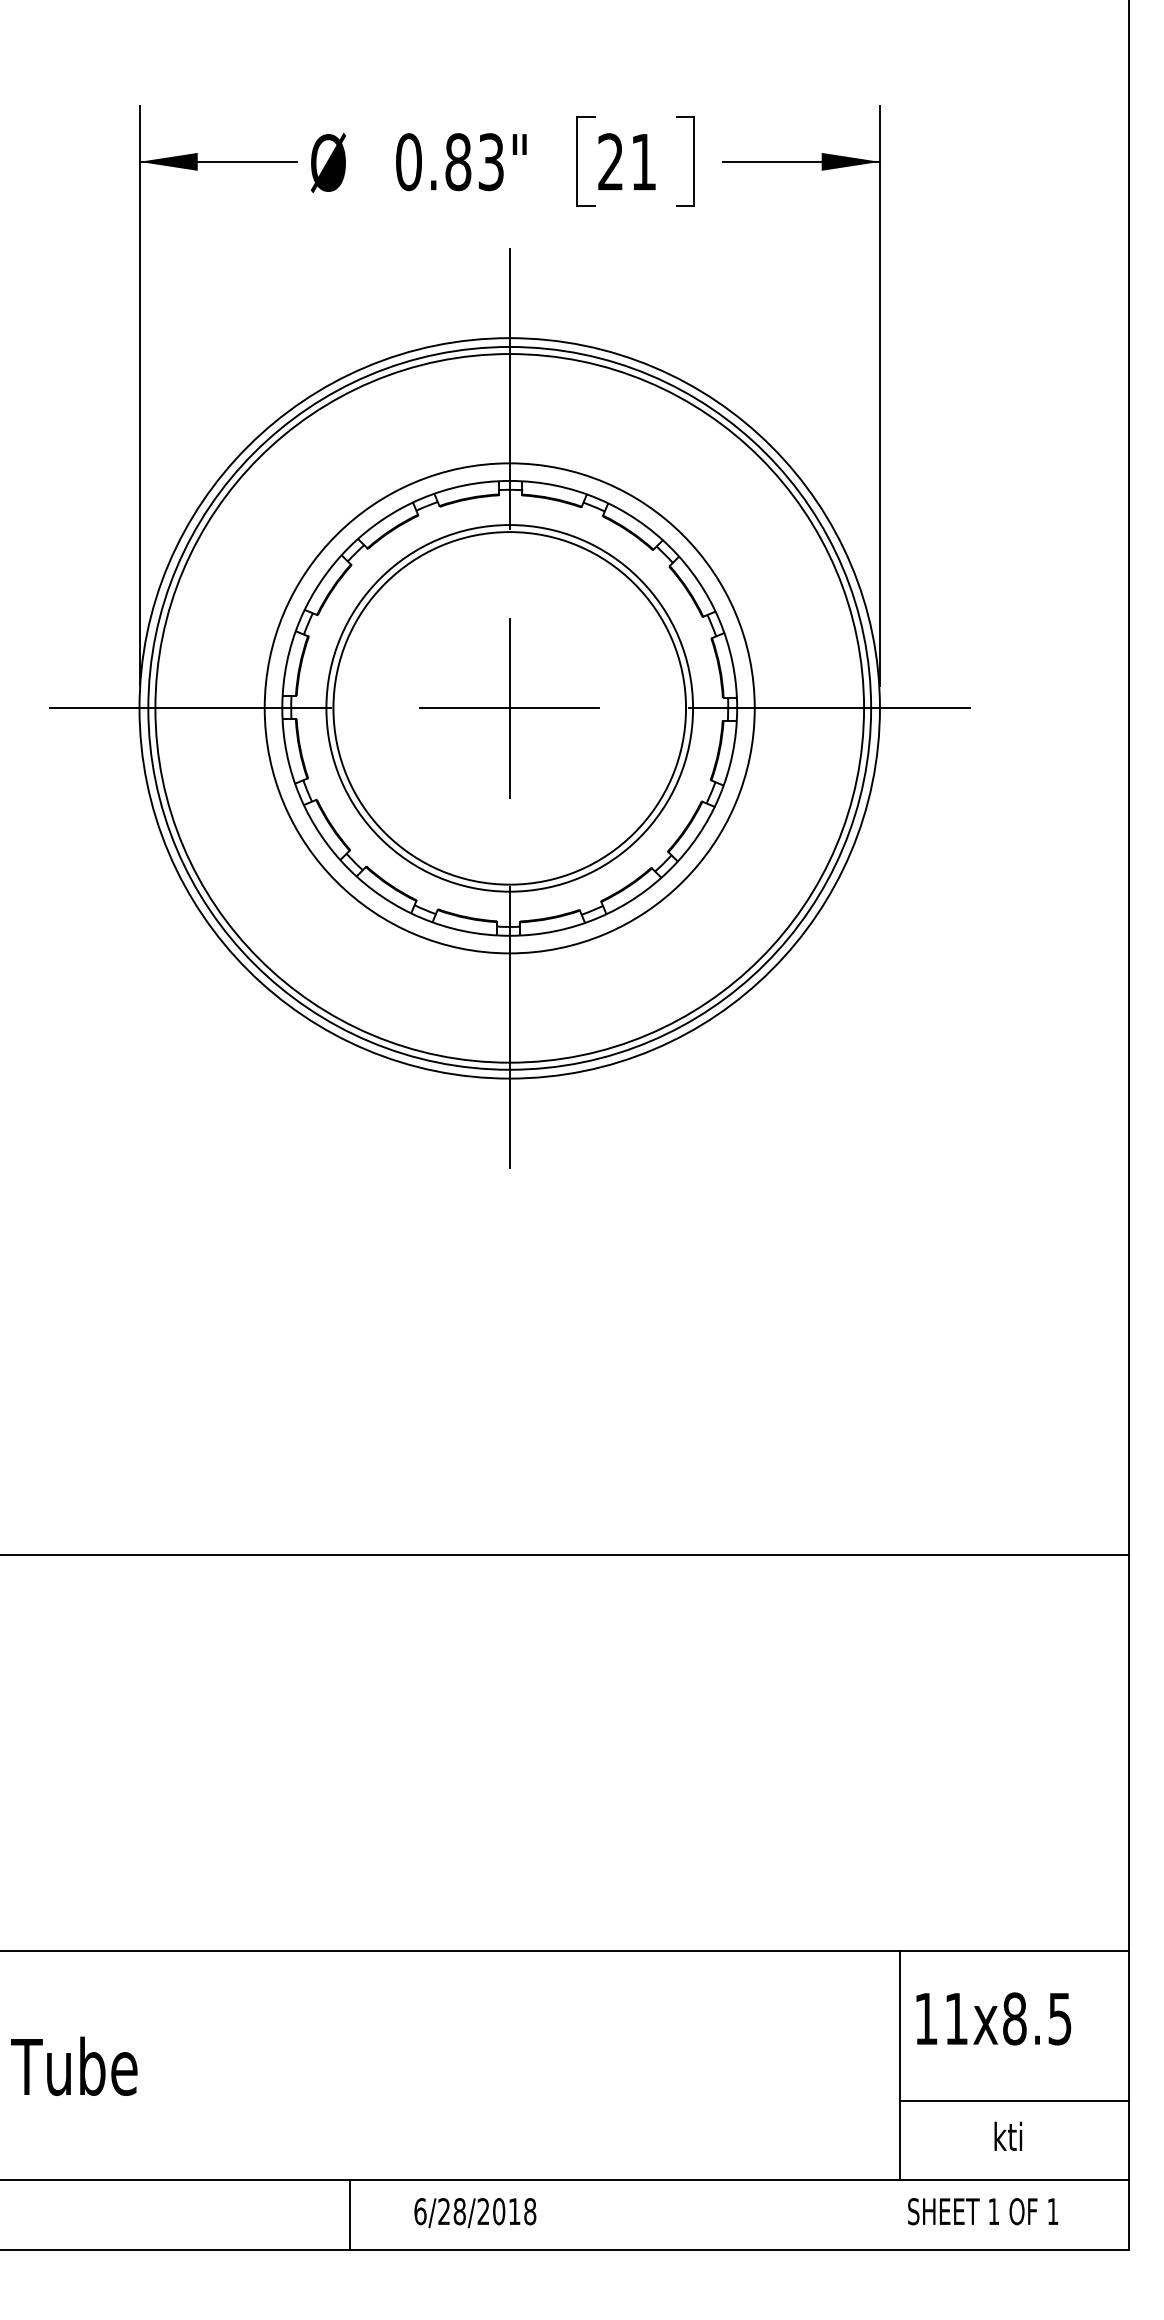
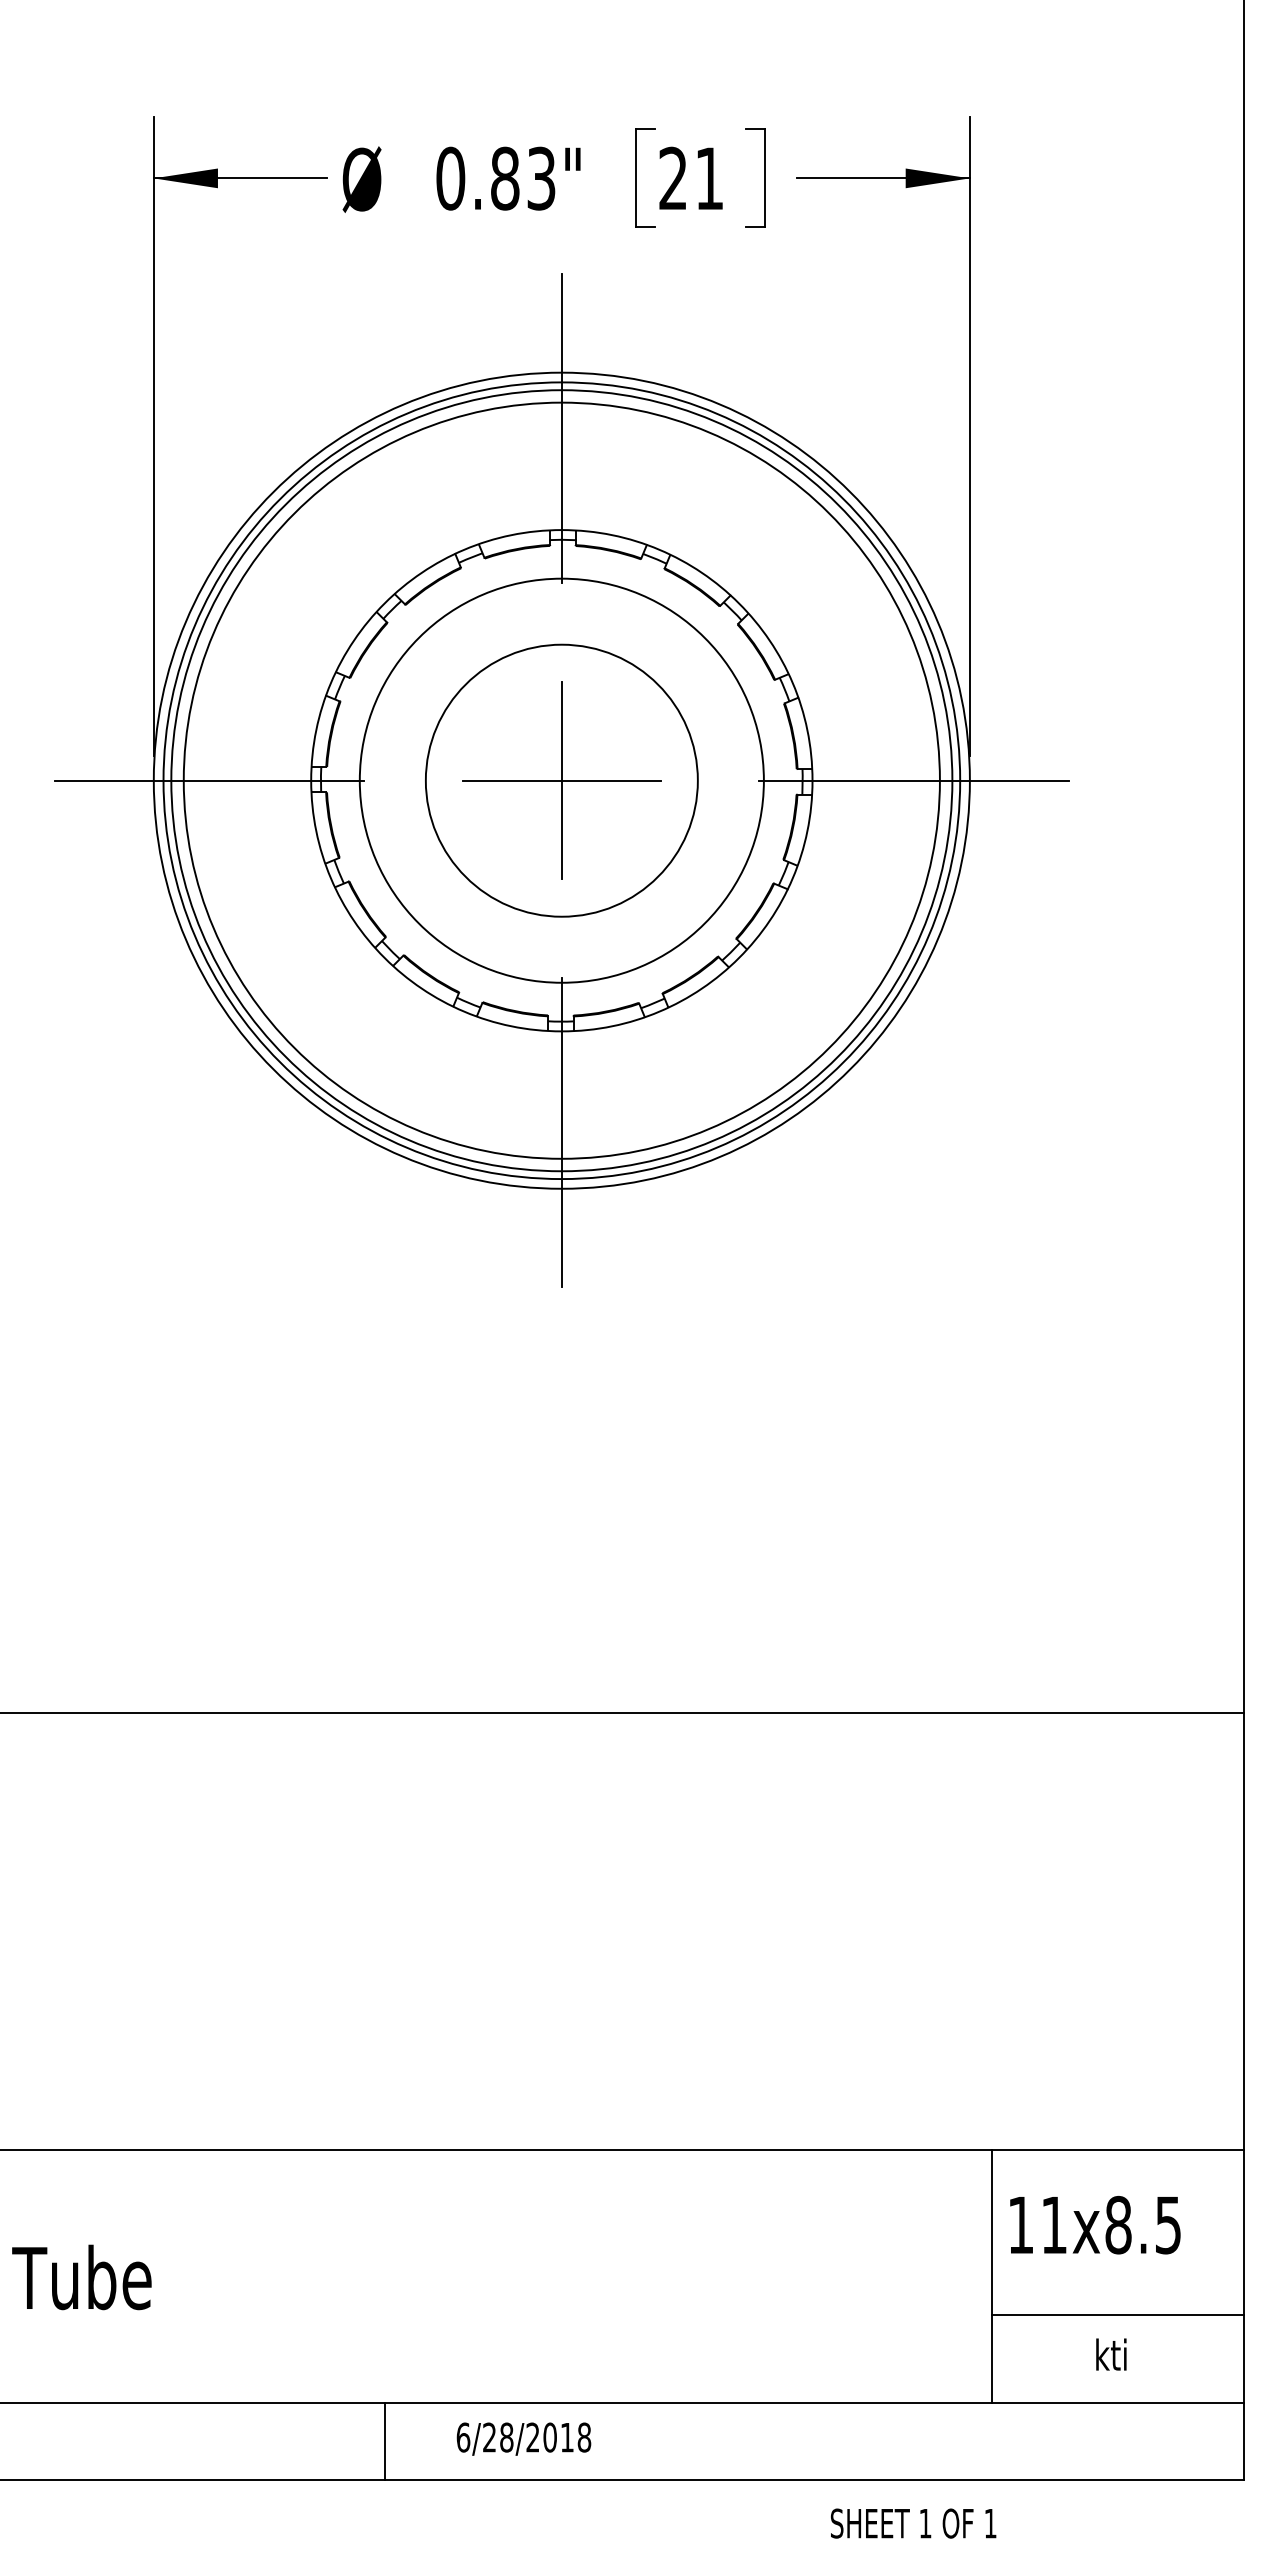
circle: (509, 708) -> (561, 780), size x0.7
circle: (509, 708) -> (561, 780), size x1.4
text: (983, 2211) -> (913, 2523), moved

